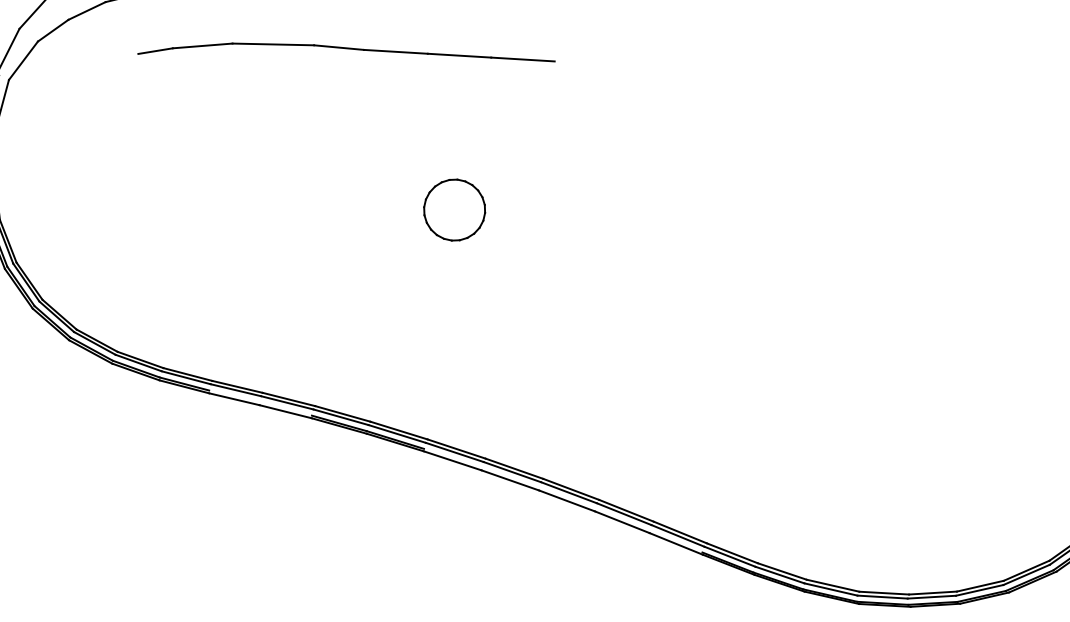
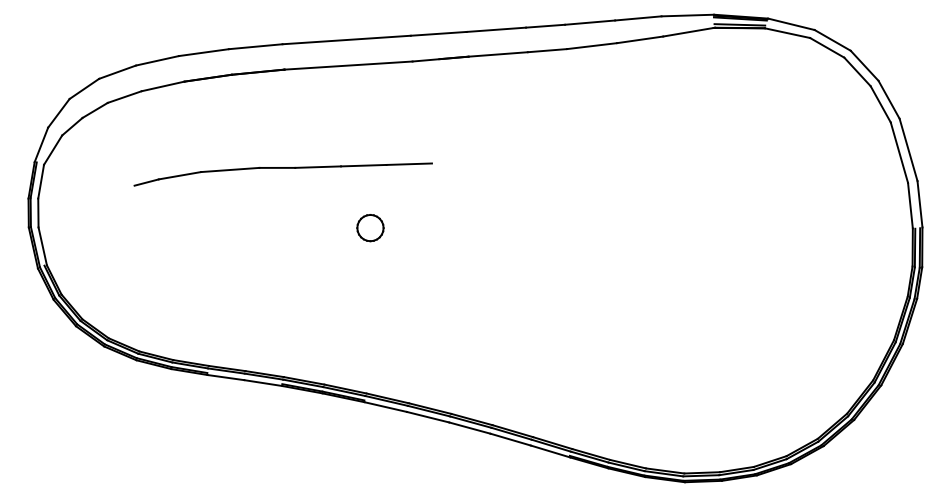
part: (345, 57) -> (282, 174), moved
part: (454, 209) -> (370, 227), size x0.6

